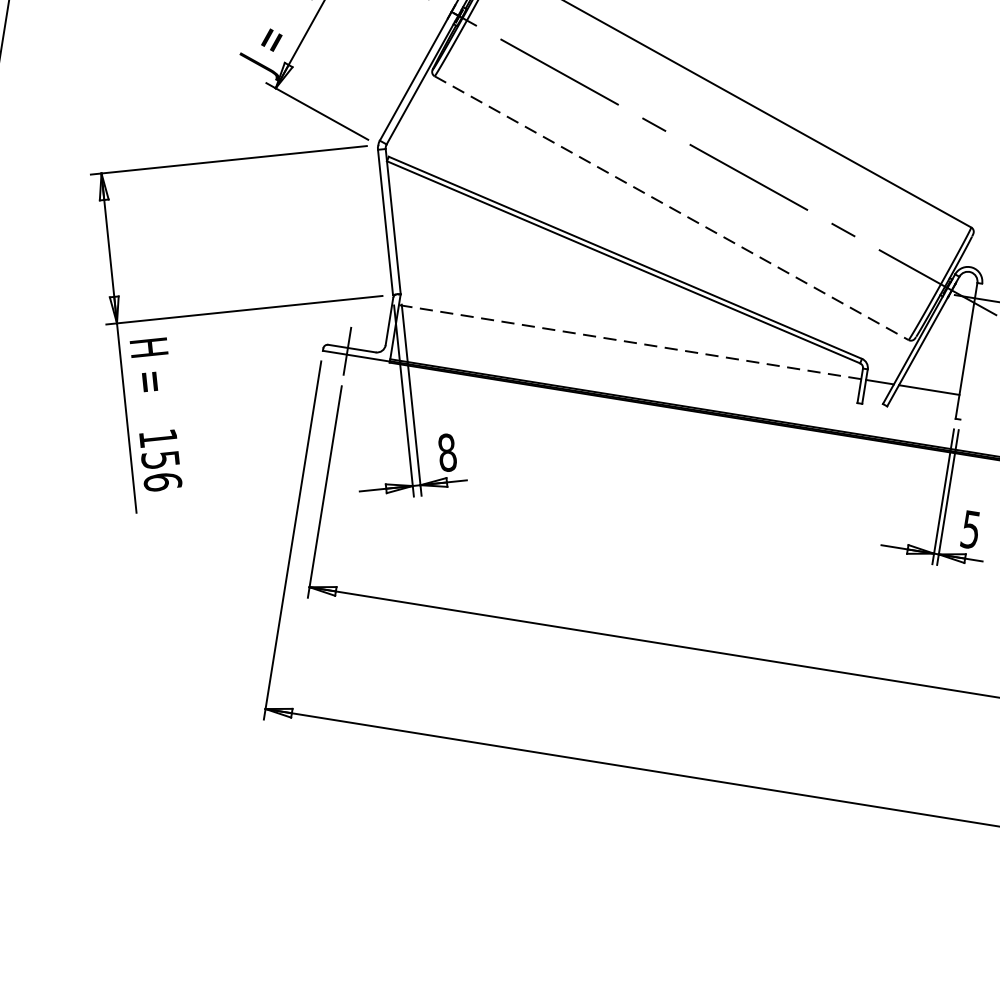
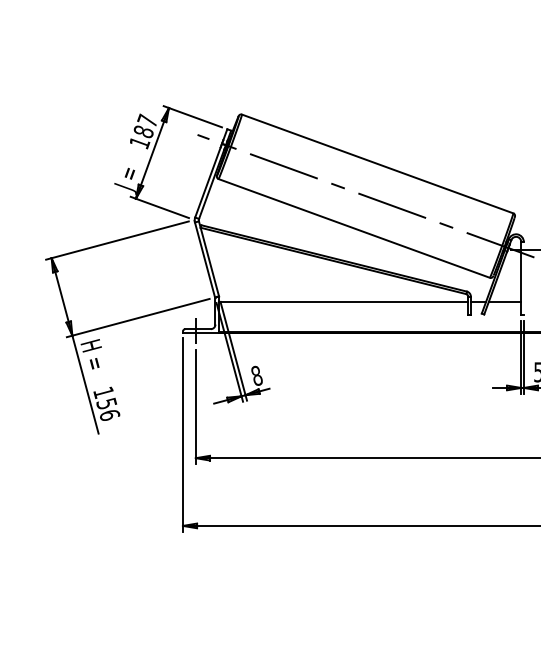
line: (672, 208) -> (354, 228), dashed -> solid
line: (629, 342) -> (343, 302), dashed -> solid

